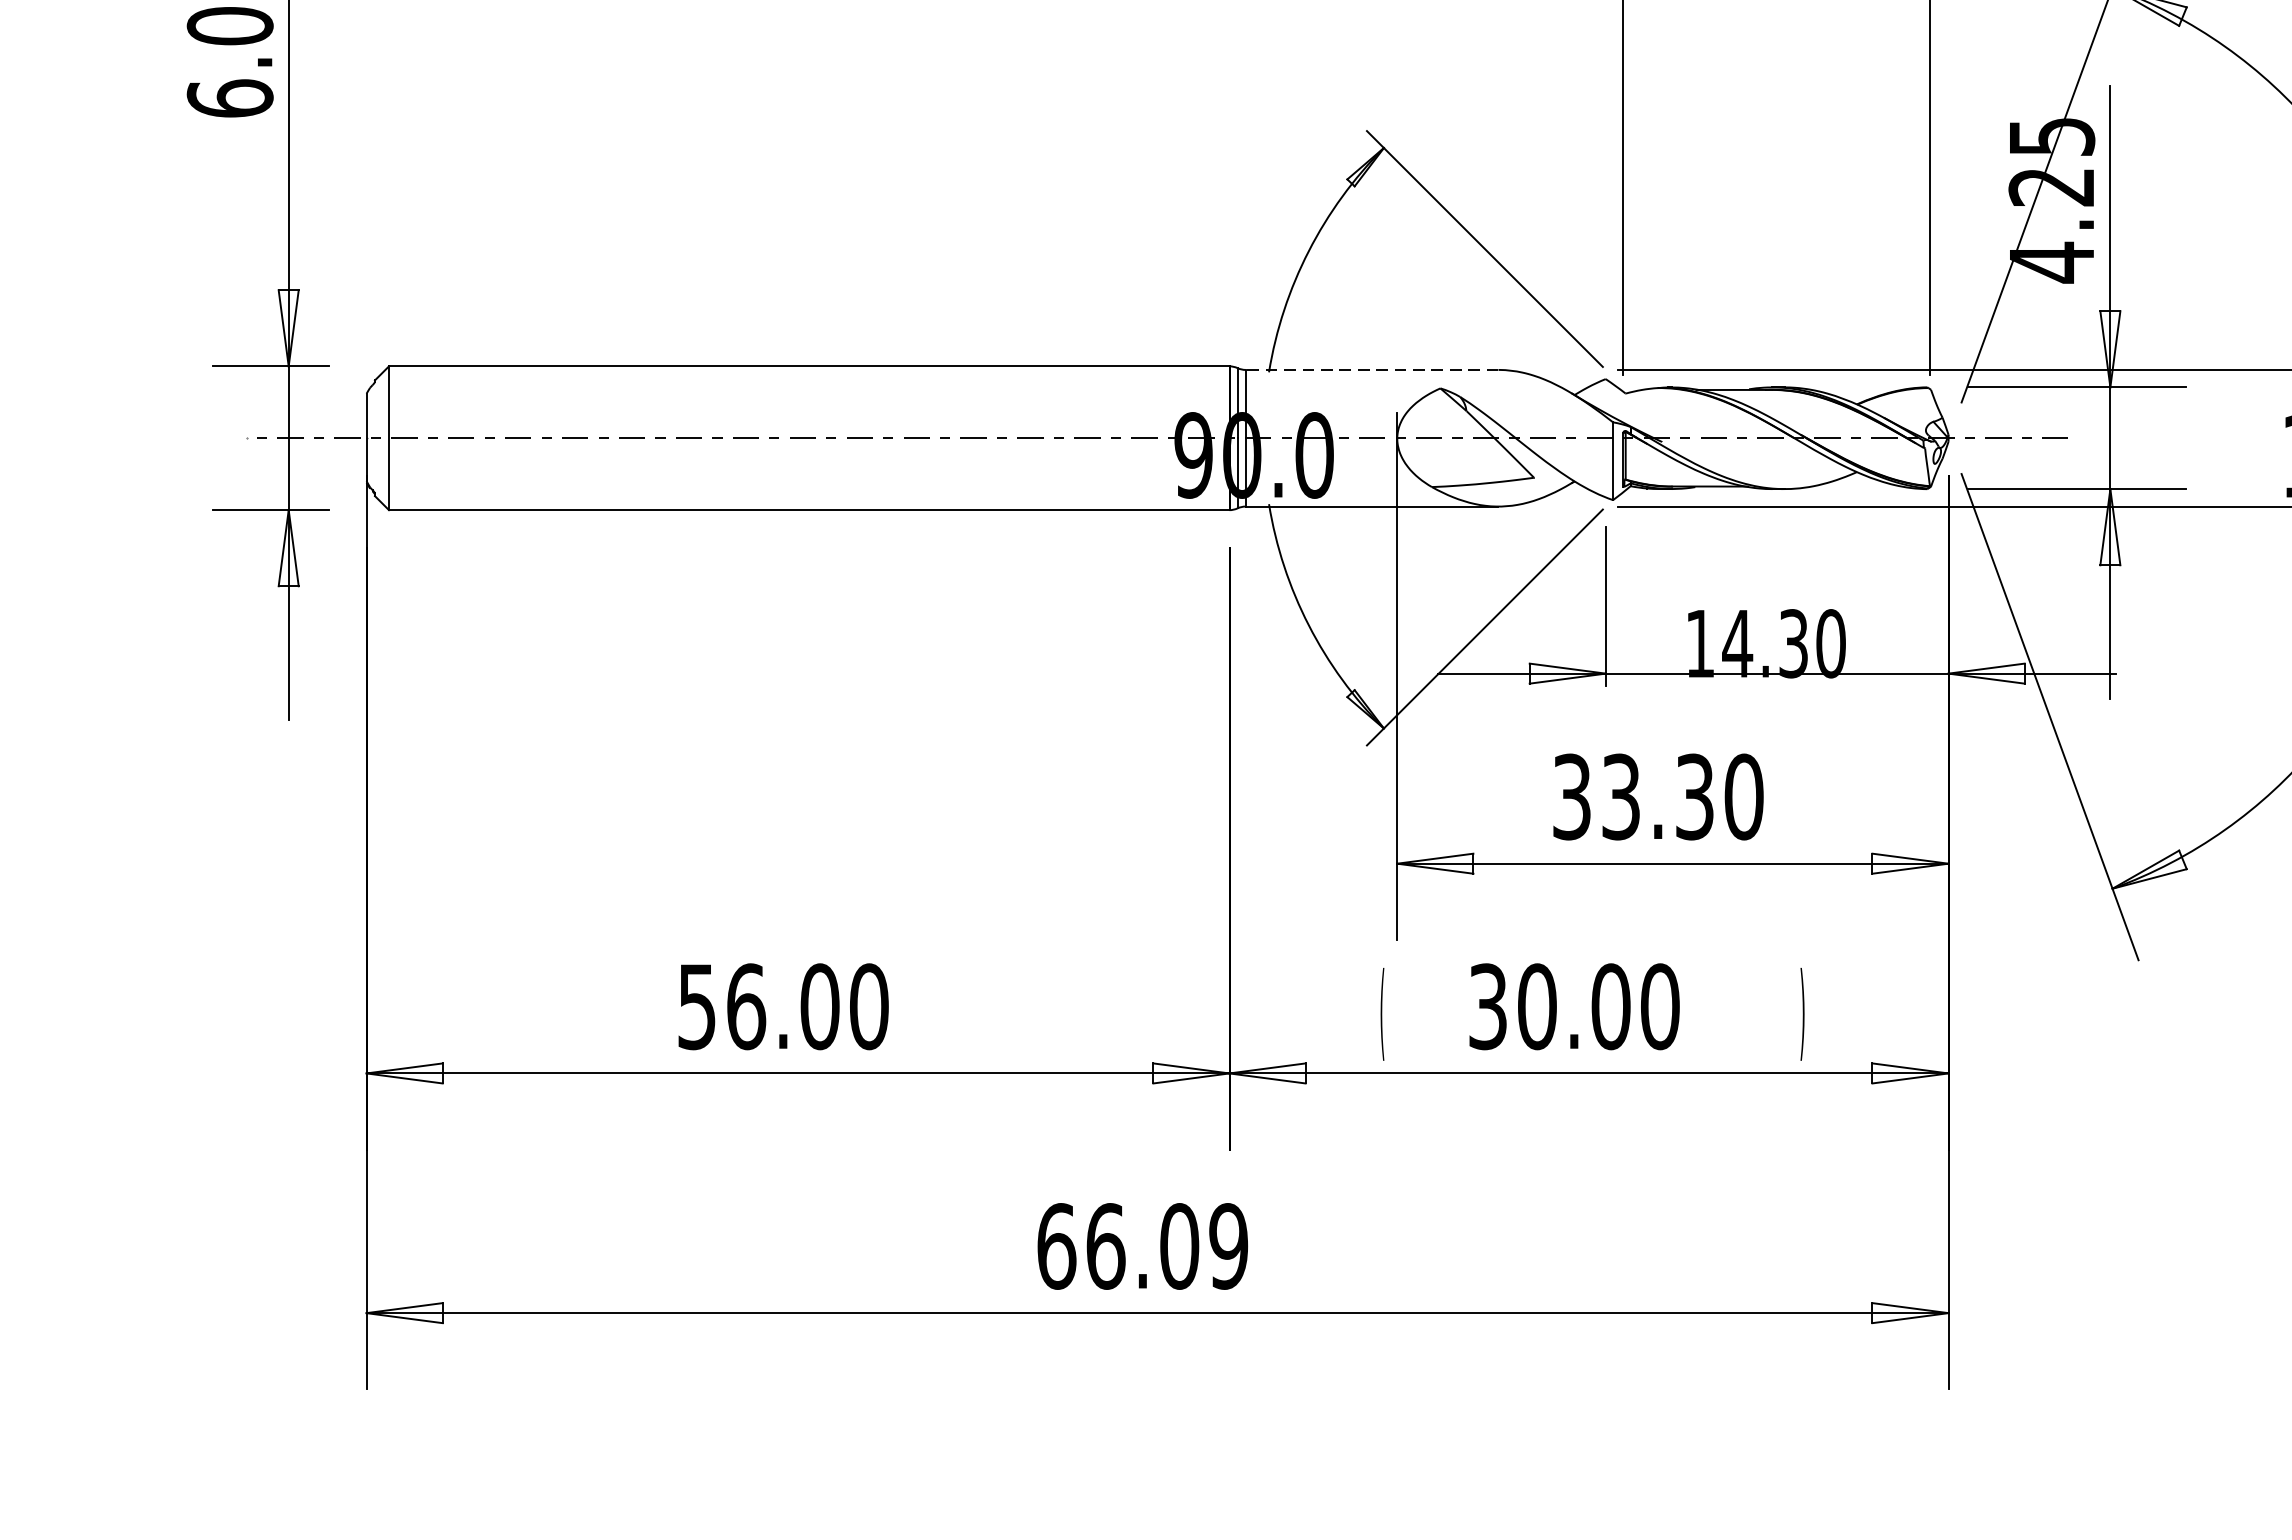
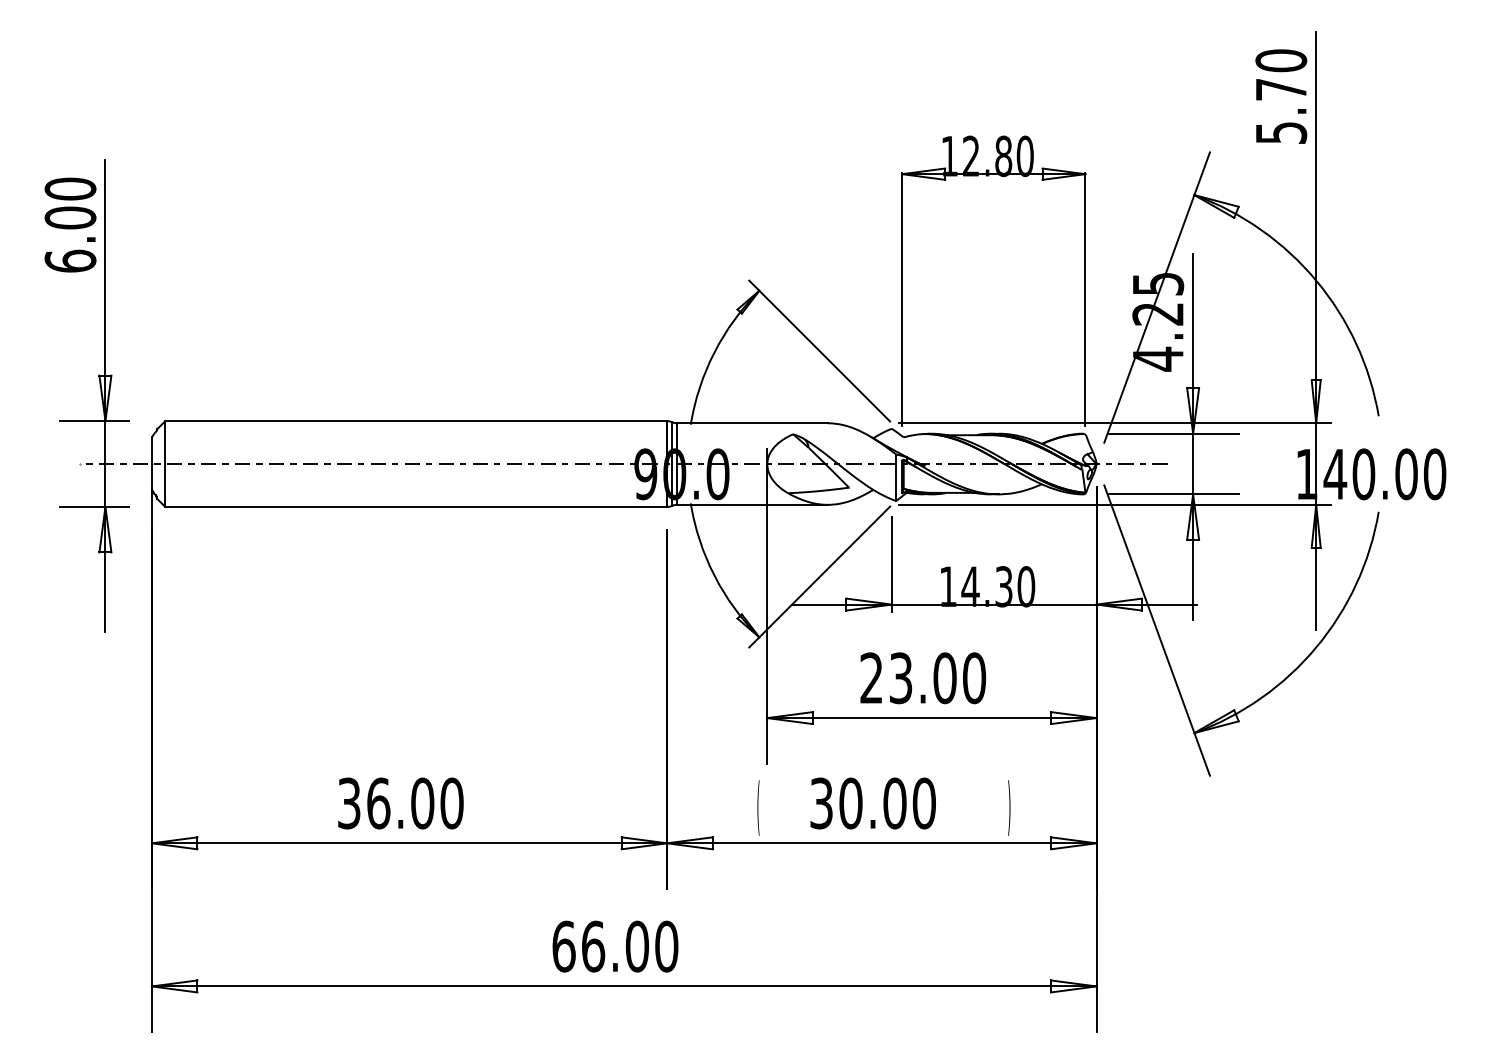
line: (1370, 370) -> (751, 423), dashed -> solid
text: (1633, 797) -> (908, 678), 33.30 -> 23.00
text: (697, 1005) -> (349, 802), 56.00 -> 36.00
text: (1228, 1246) -> (666, 946), 66.09 -> 66.00

